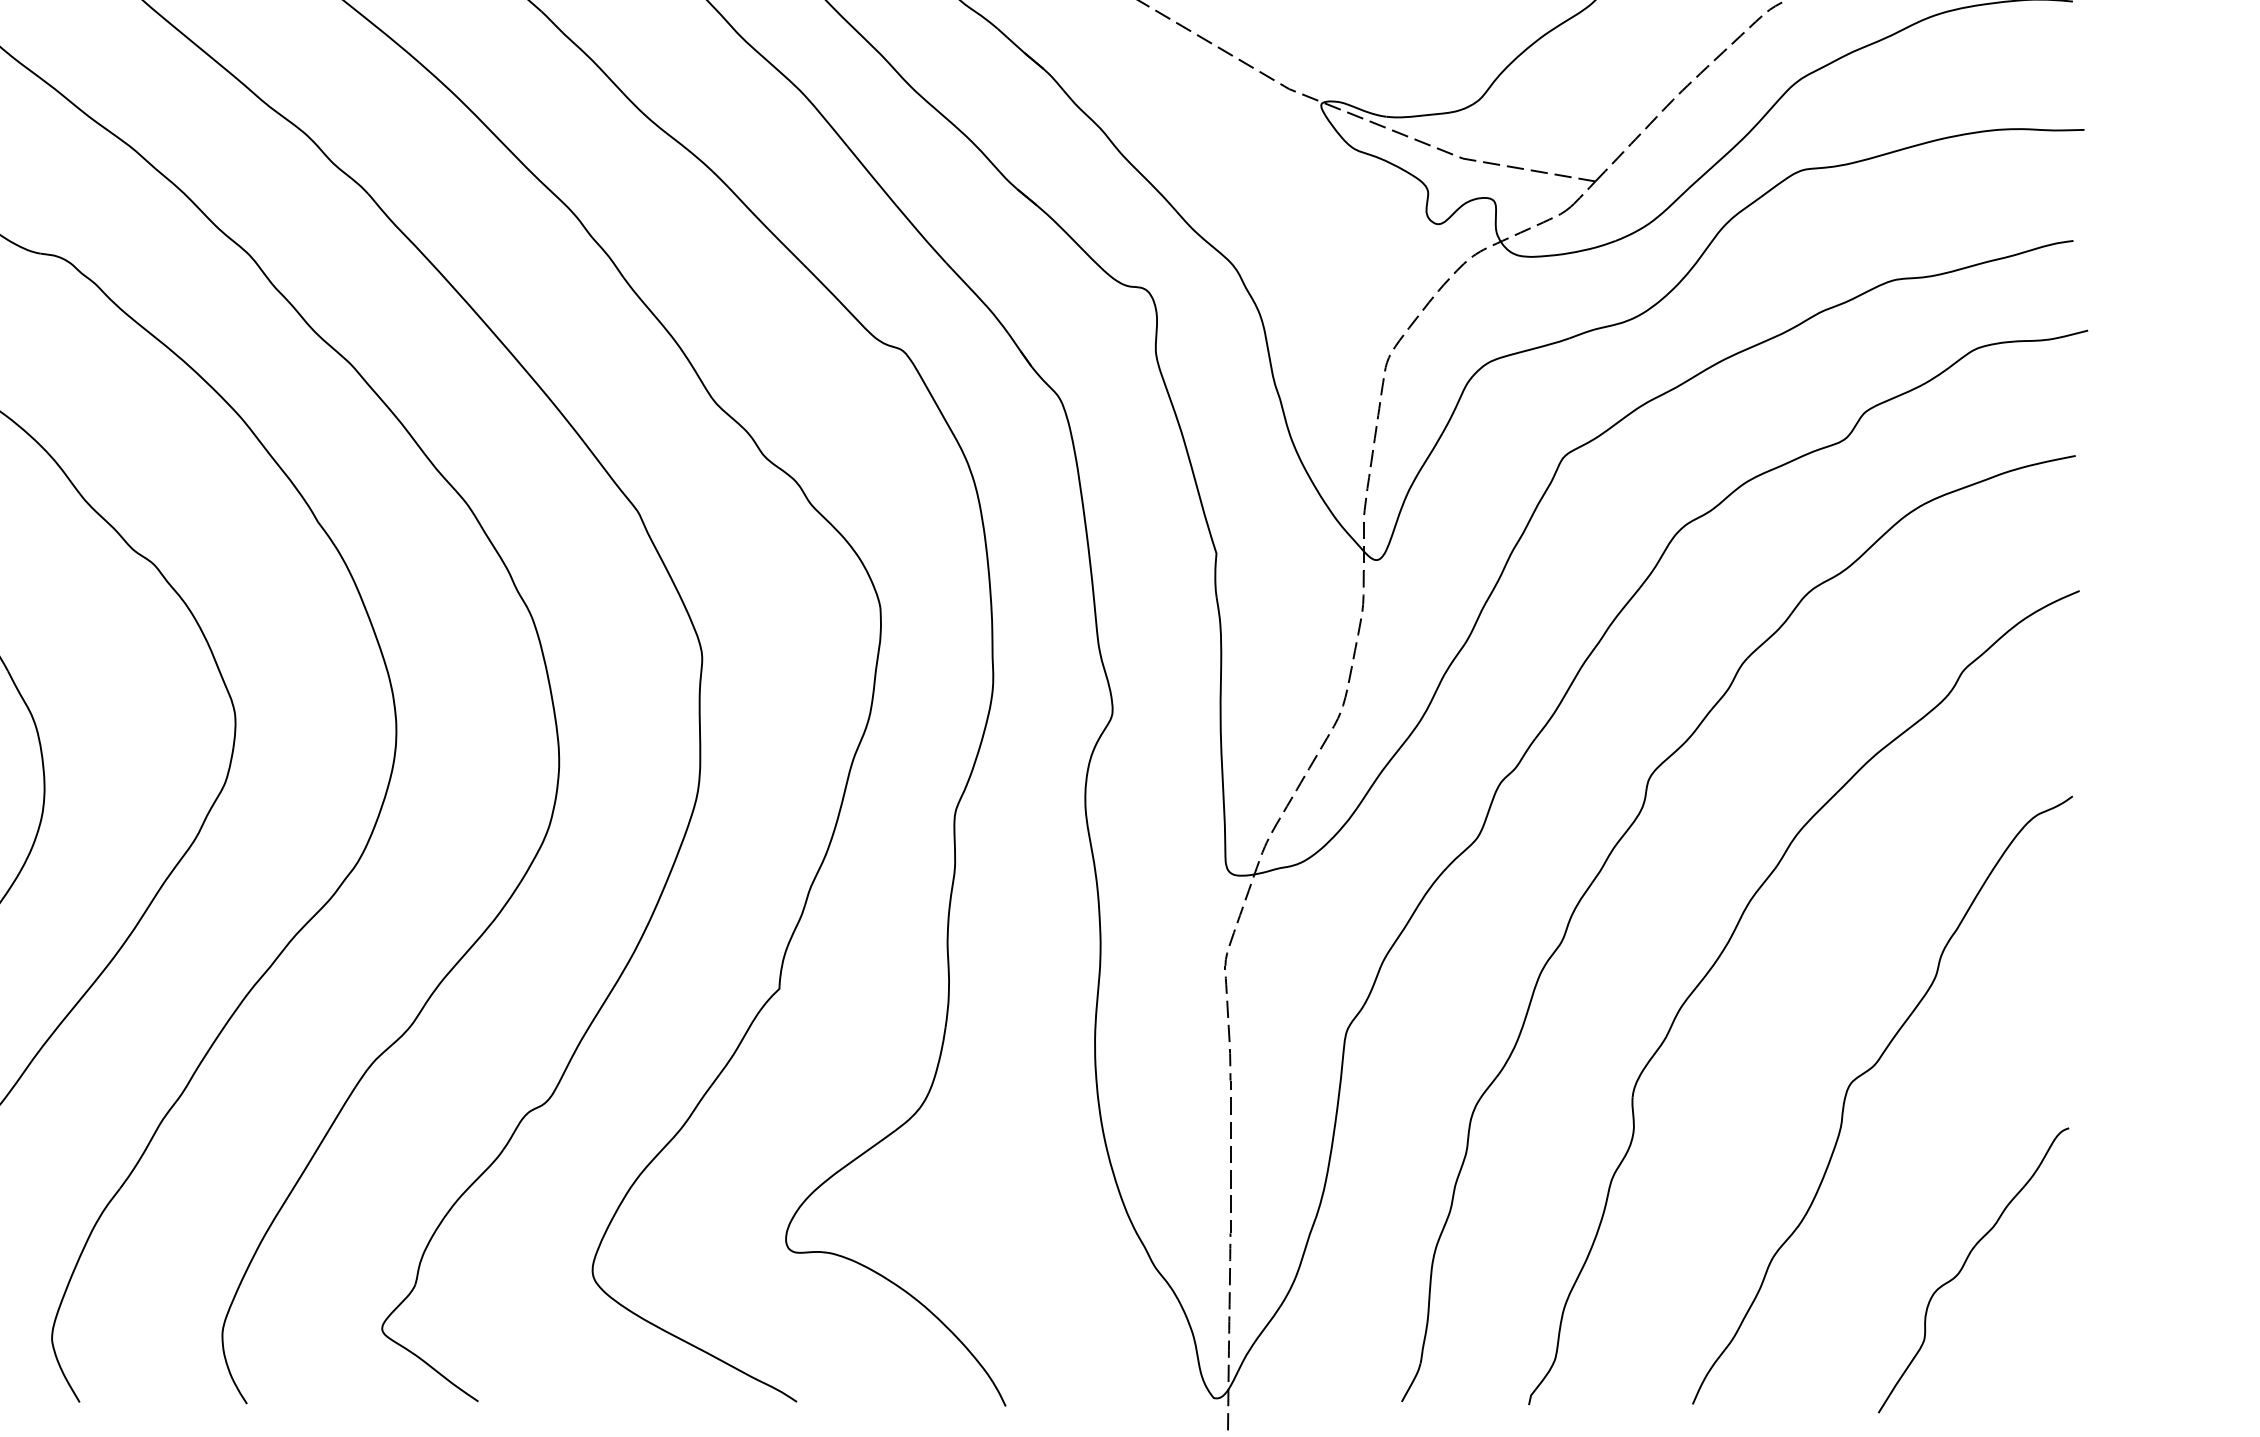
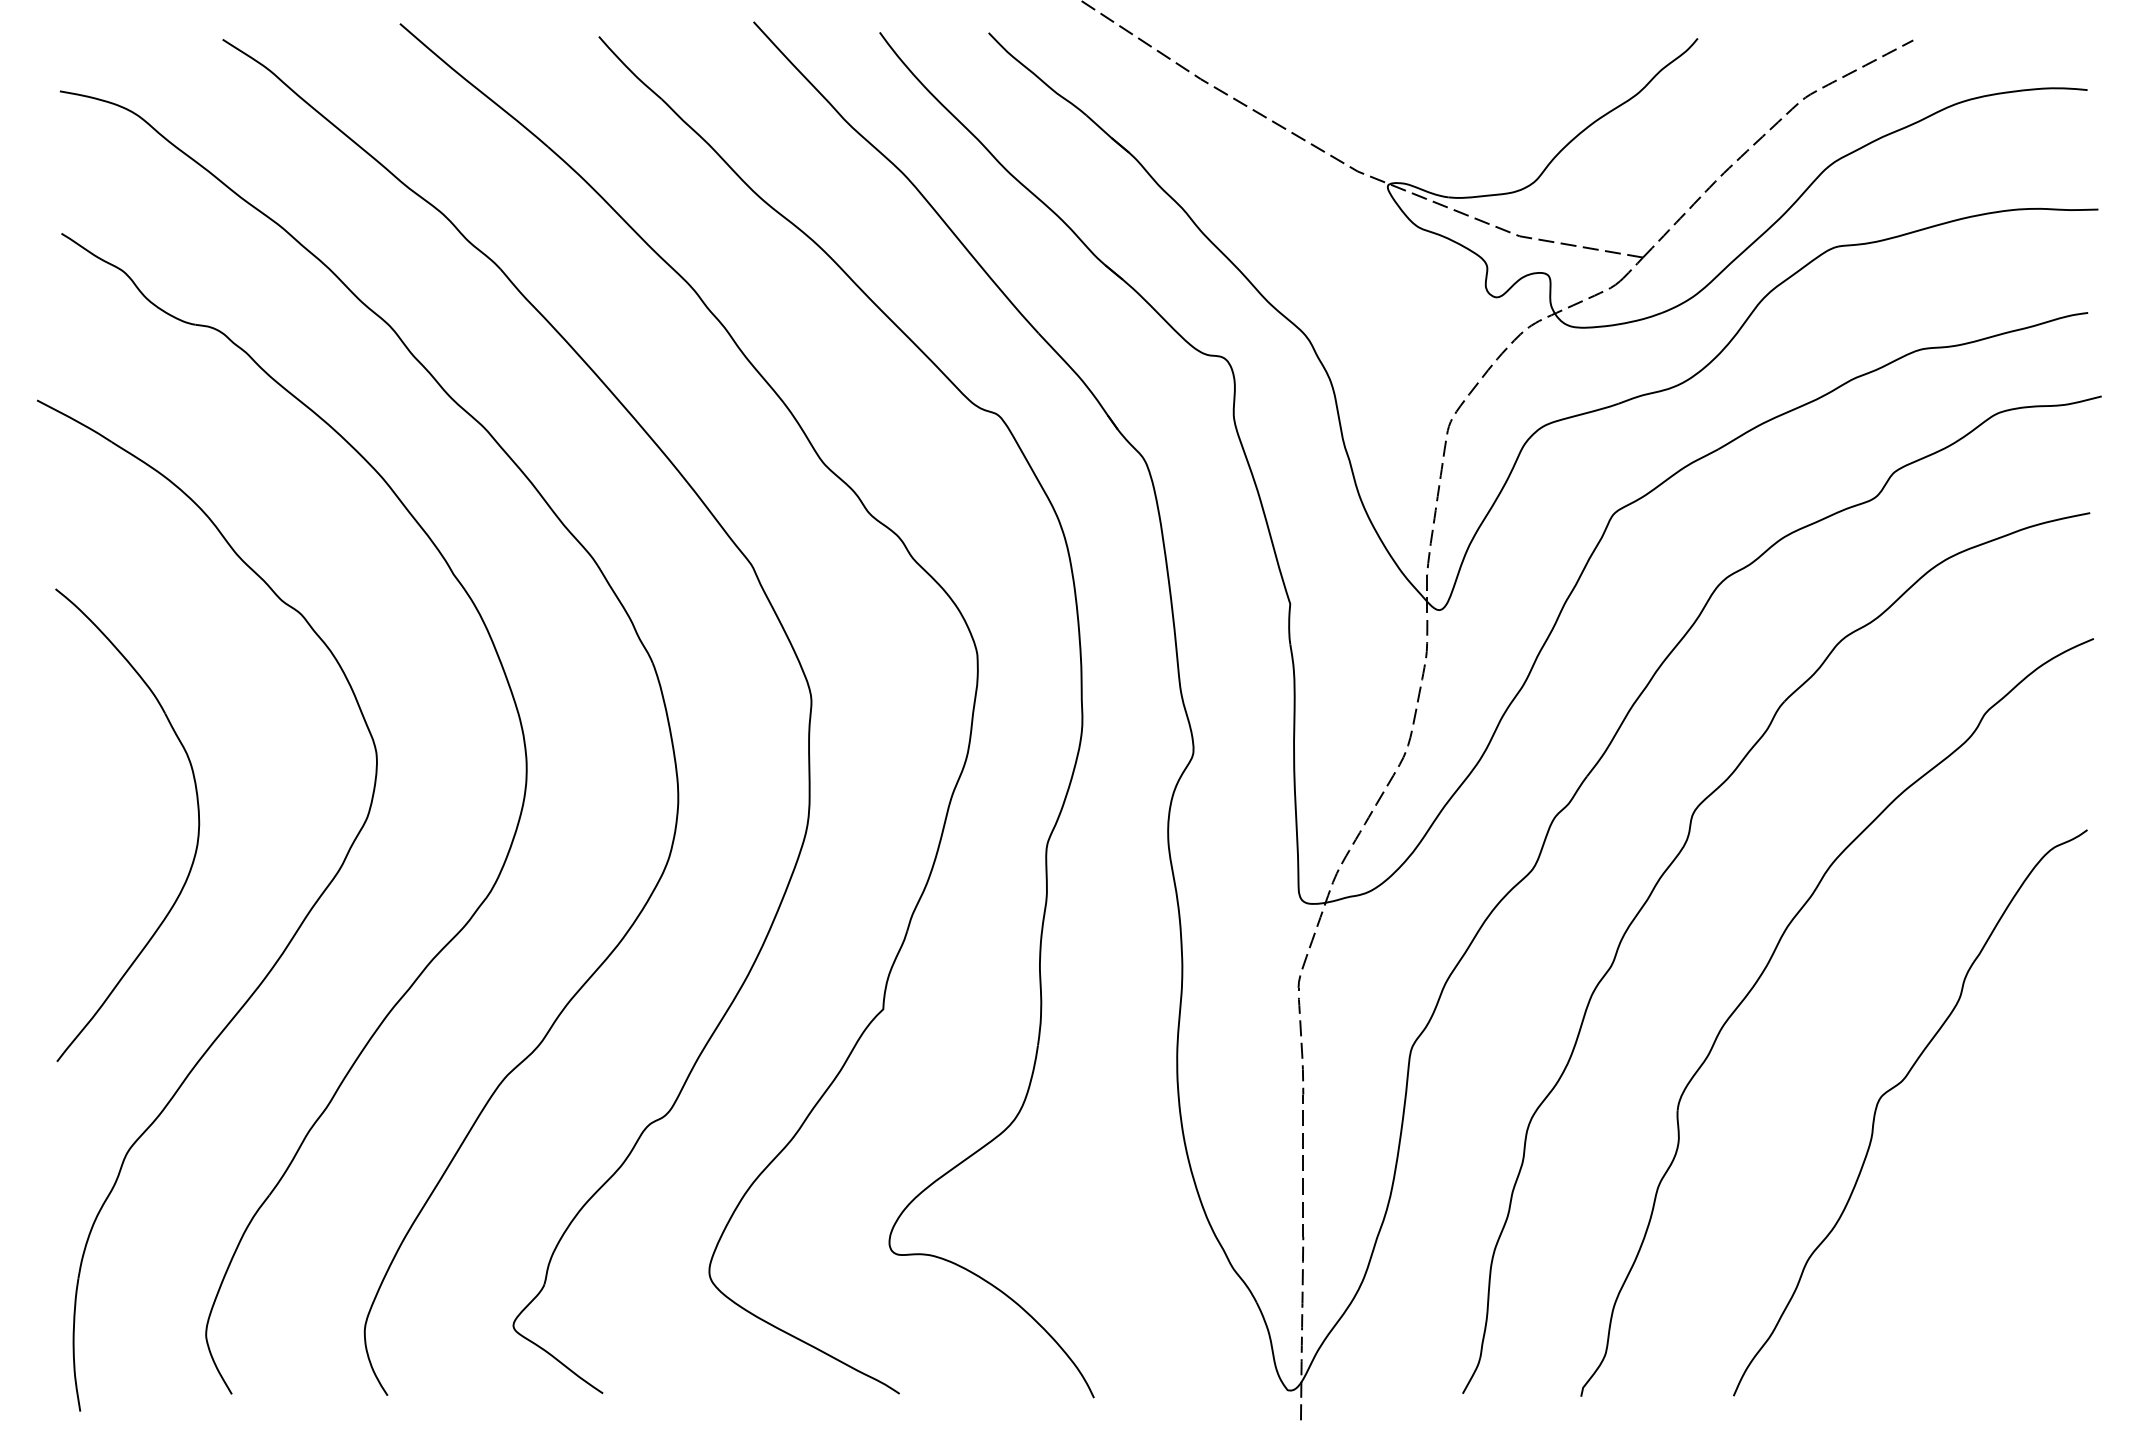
curve: (1964, 1266) -> (1986, 1267), removed

